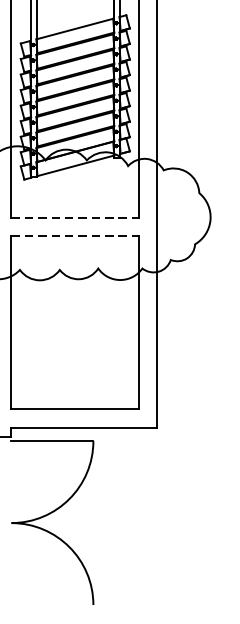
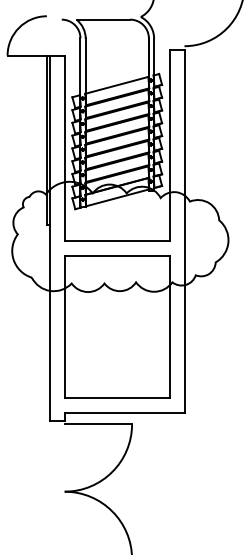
line: (75, 217) -> (117, 240), dashed -> solid
line: (75, 235) -> (117, 255), dashed -> solid

